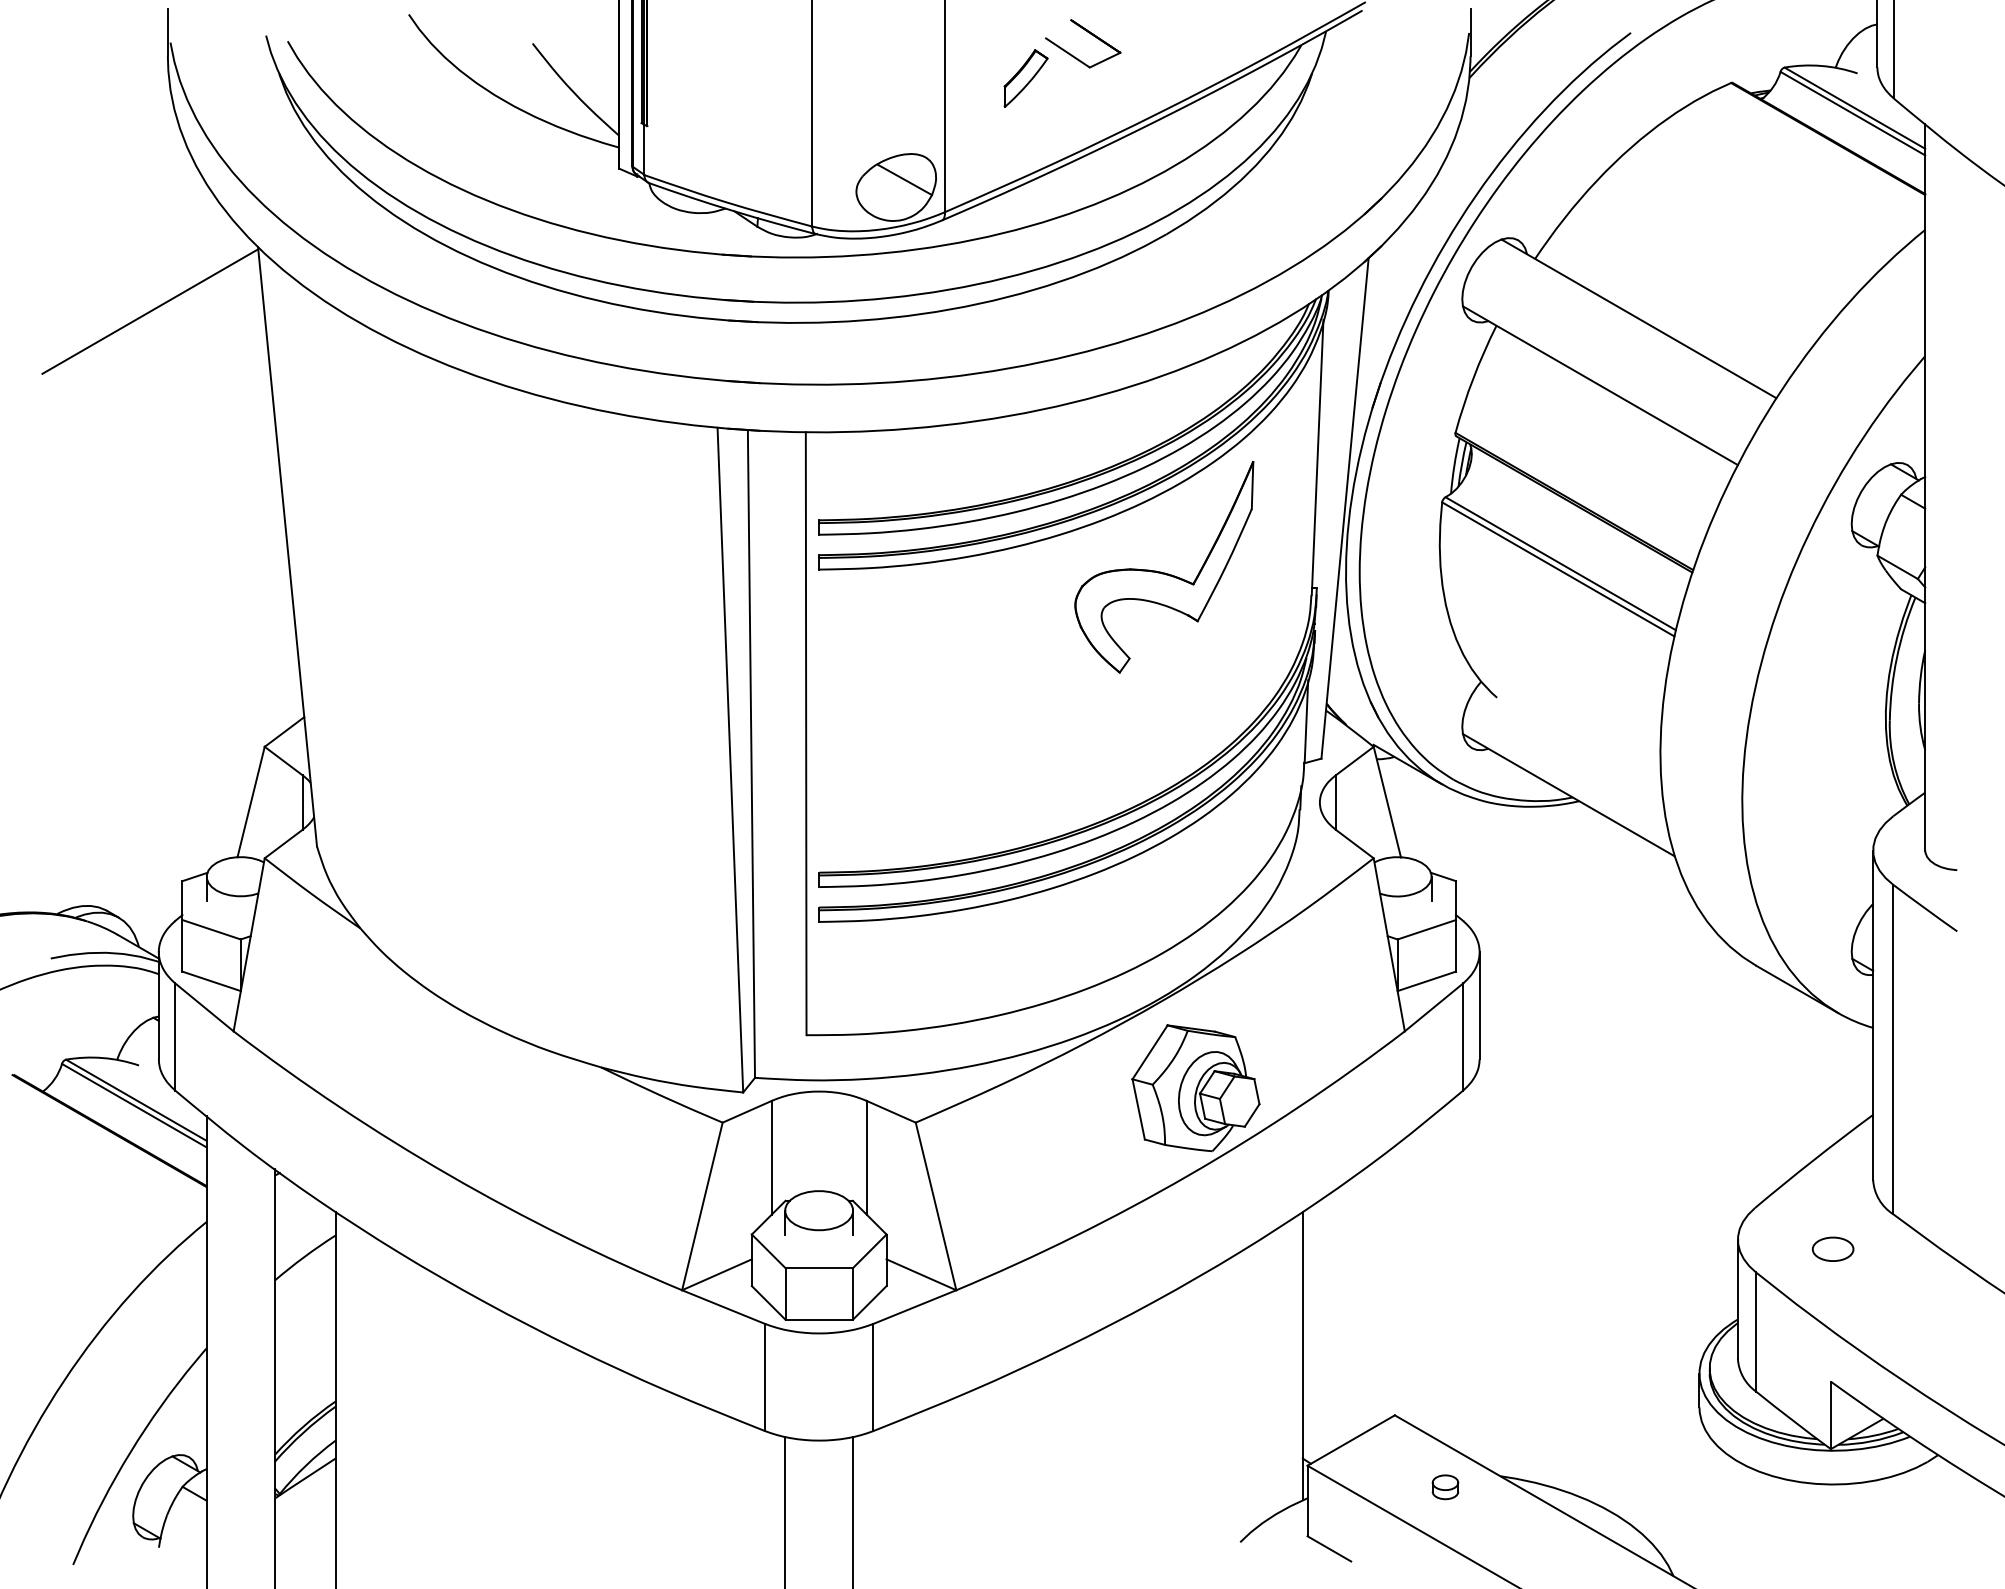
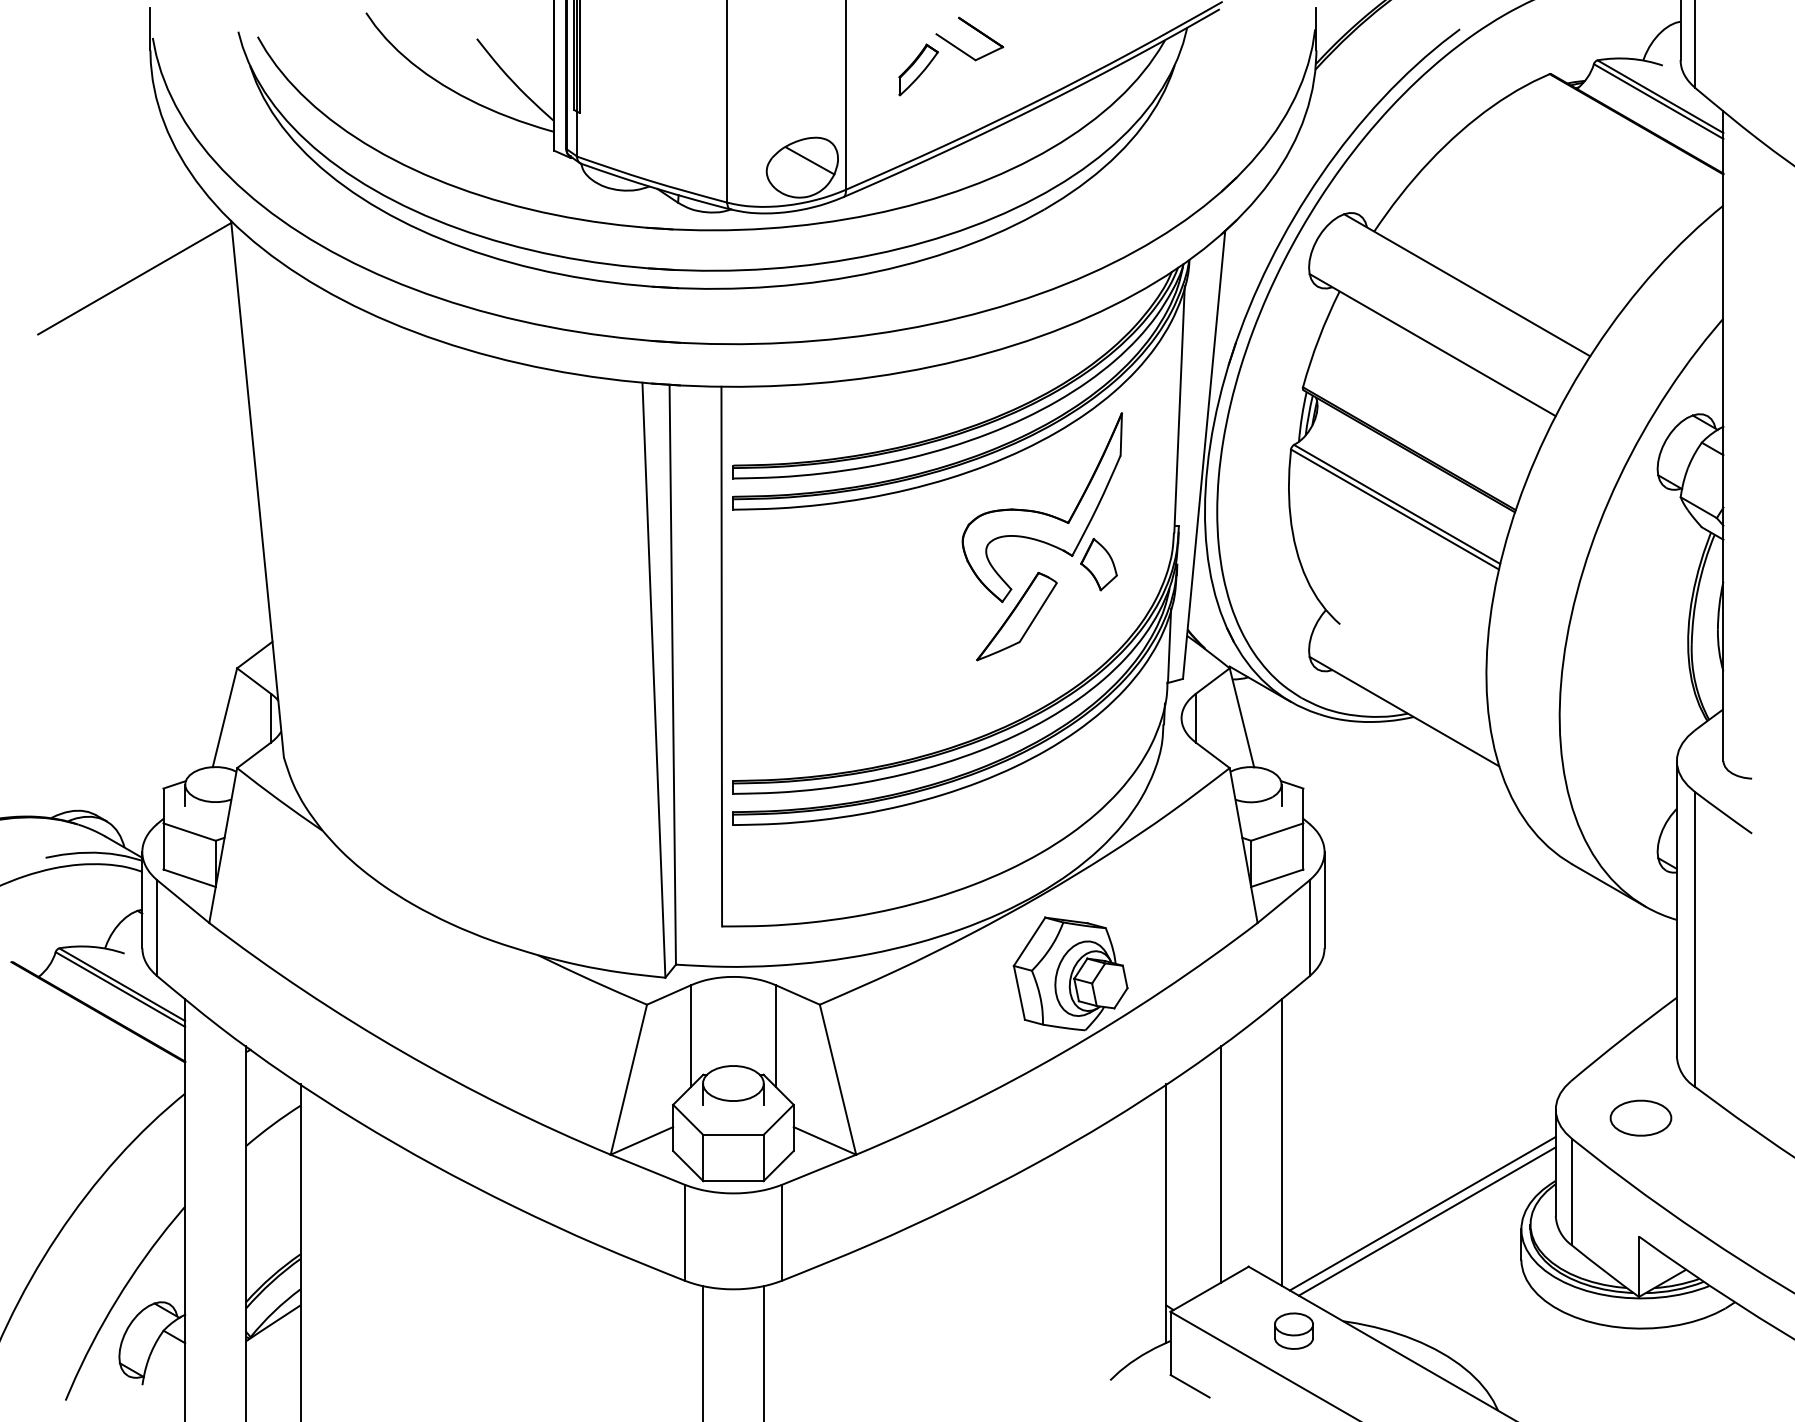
part: (1227, 630) -> (1098, 564), added
part: (1135, 688) -> (1016, 616), added
part: (1832, 1248) -> (1640, 1117), size x1.67
line: (1431, 1275) -> (1281, 1141), added
line: (1363, 1301) -> (1220, 1164), added
line: (1589, 1355) -> (1422, 1213), added
line: (1593, 1364) -> (1426, 1221), added
part: (1444, 1486) -> (1293, 1330), size x1.67

